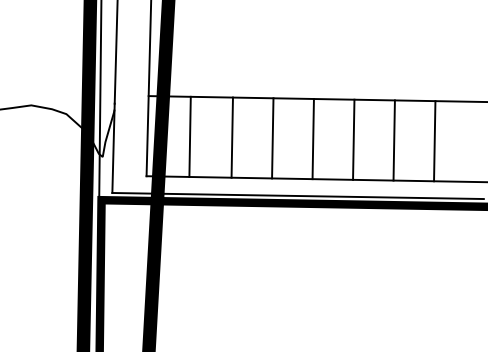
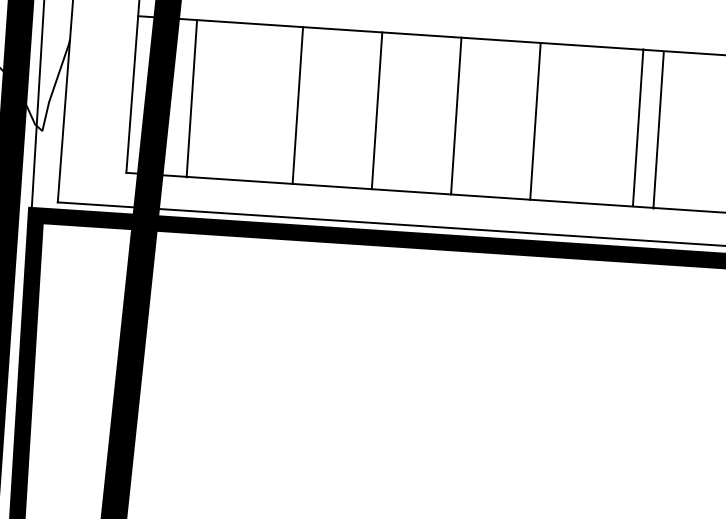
line: (189, 136) -> (190, 98), moved
line: (393, 140) -> (636, 127), moved
line: (434, 141) -> (658, 130), moved

